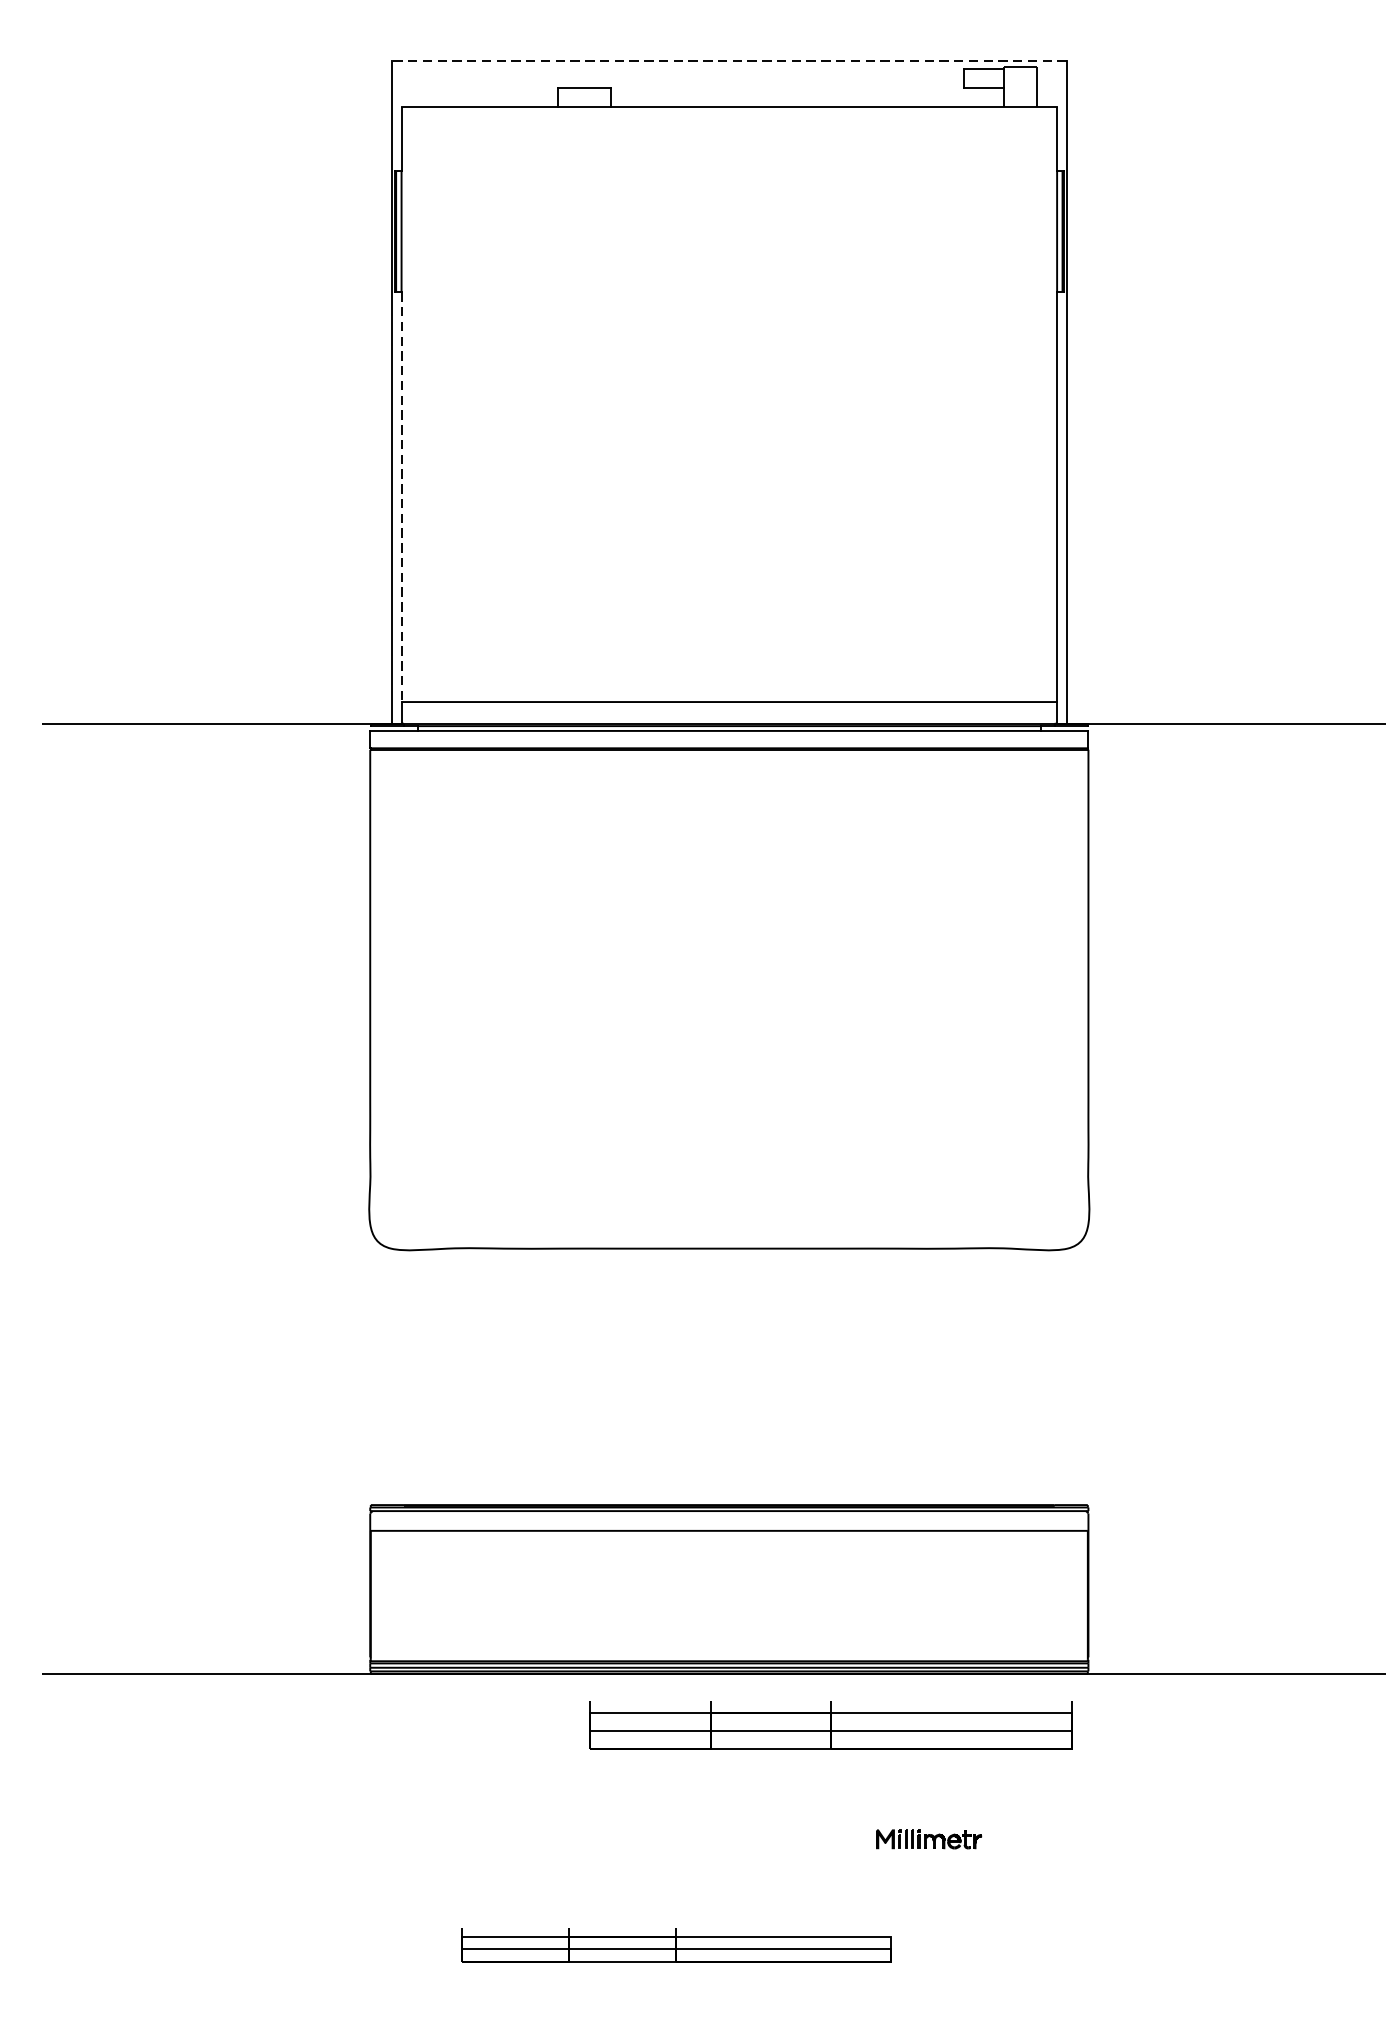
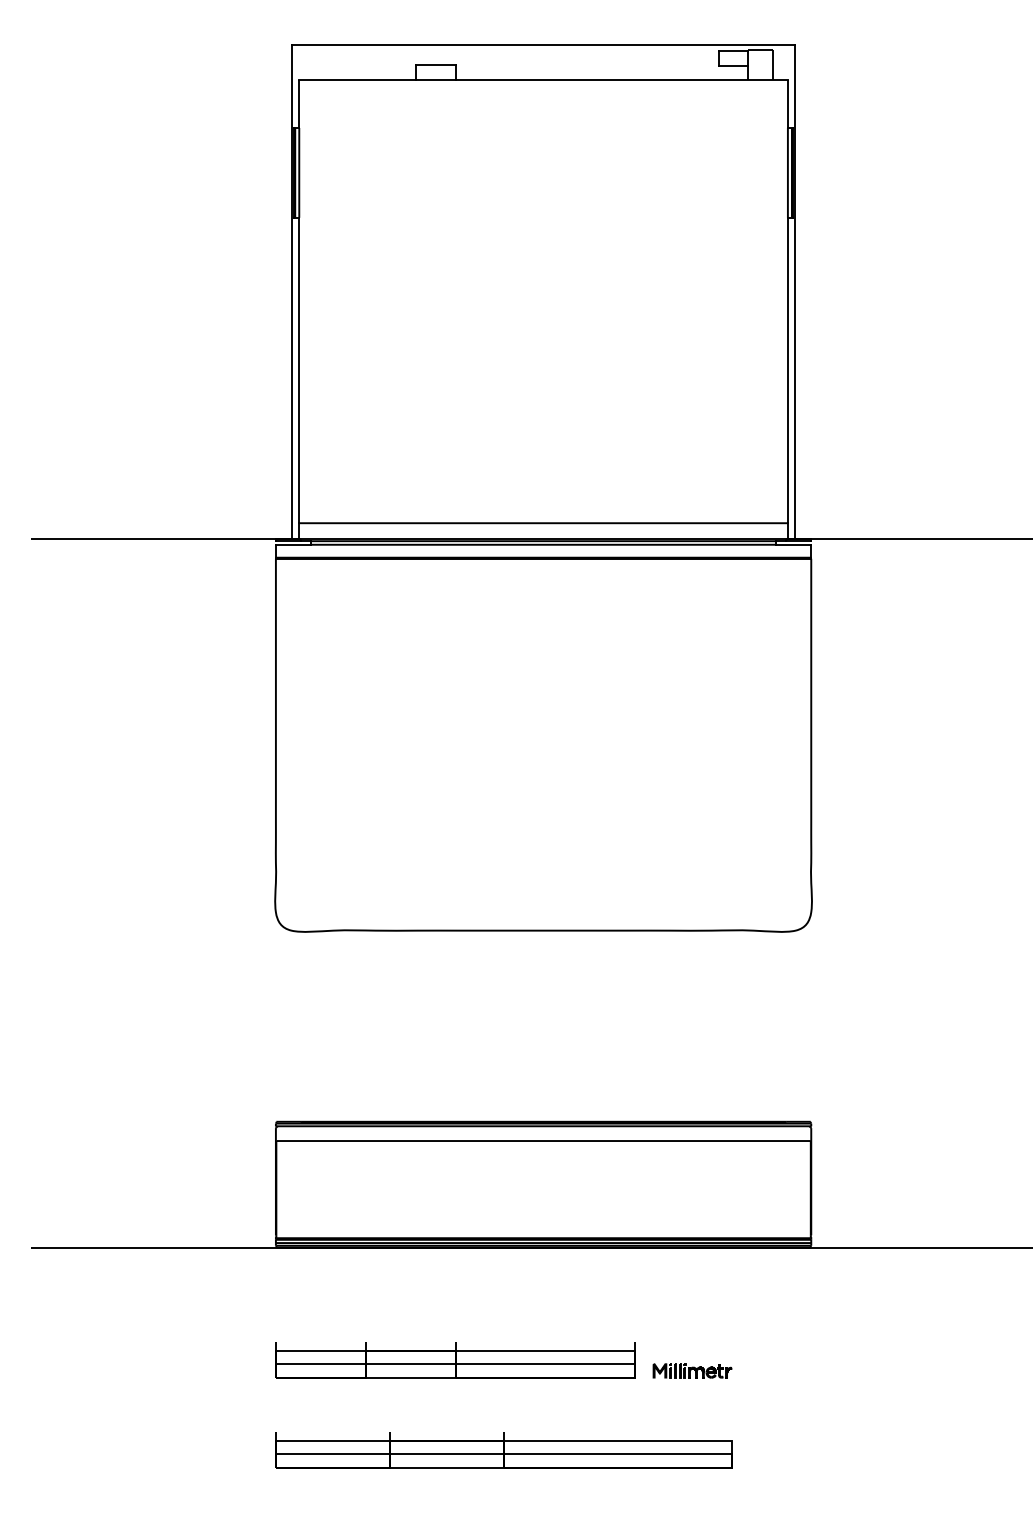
line: (729, 61) -> (543, 45), dashed -> solid
line: (401, 497) -> (299, 370), dashed -> solid
part: (831, 1726) -> (455, 1360), moved
part: (675, 1946) -> (503, 1450), size x1.43

